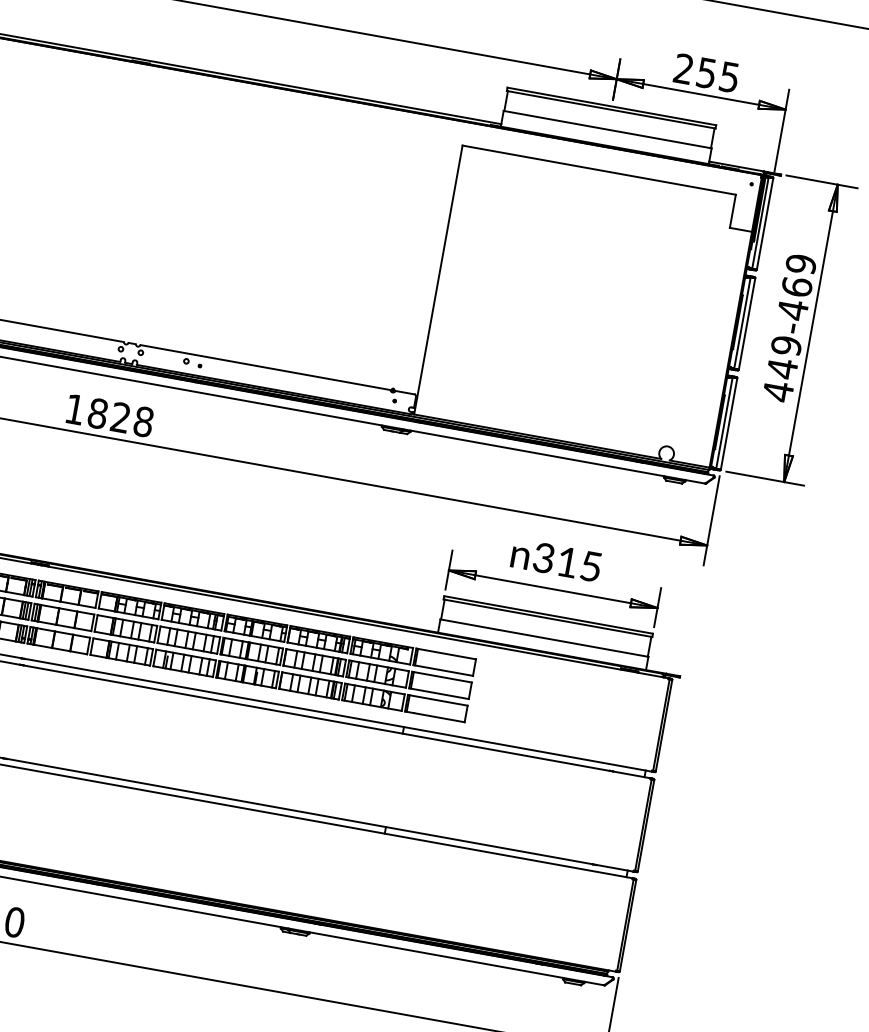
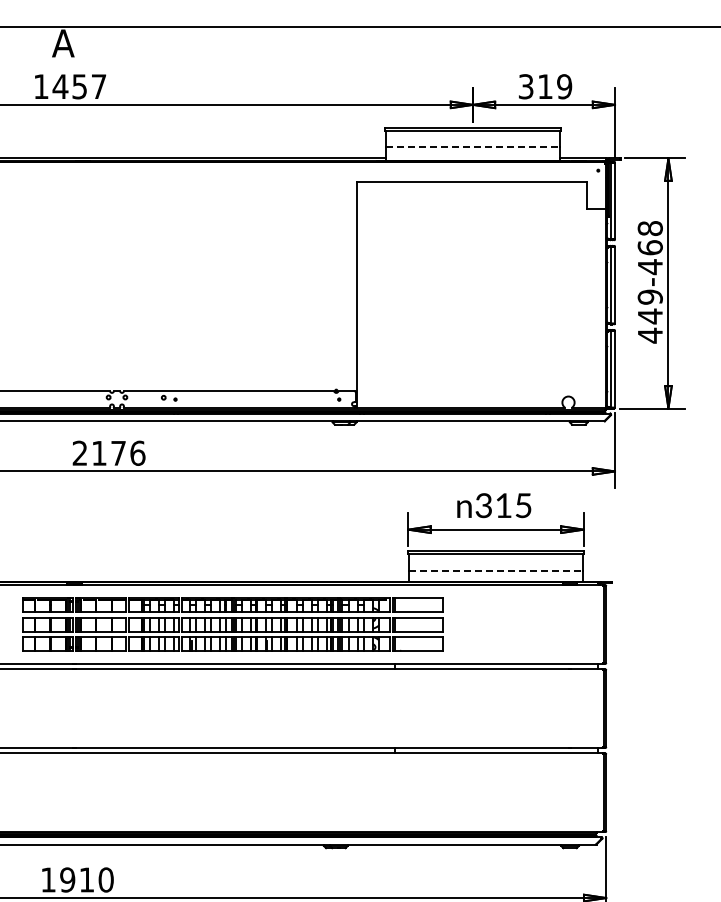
text: (706, 72) -> (545, 86), 255 -> 319
line: (608, 130) -> (473, 147), solid -> dashed
text: (801, 264) -> (650, 228), 449-469 -> 449-468
text: (109, 414) -> (108, 452), 1828 -> 2176
line: (545, 637) -> (496, 570), solid -> dashed

